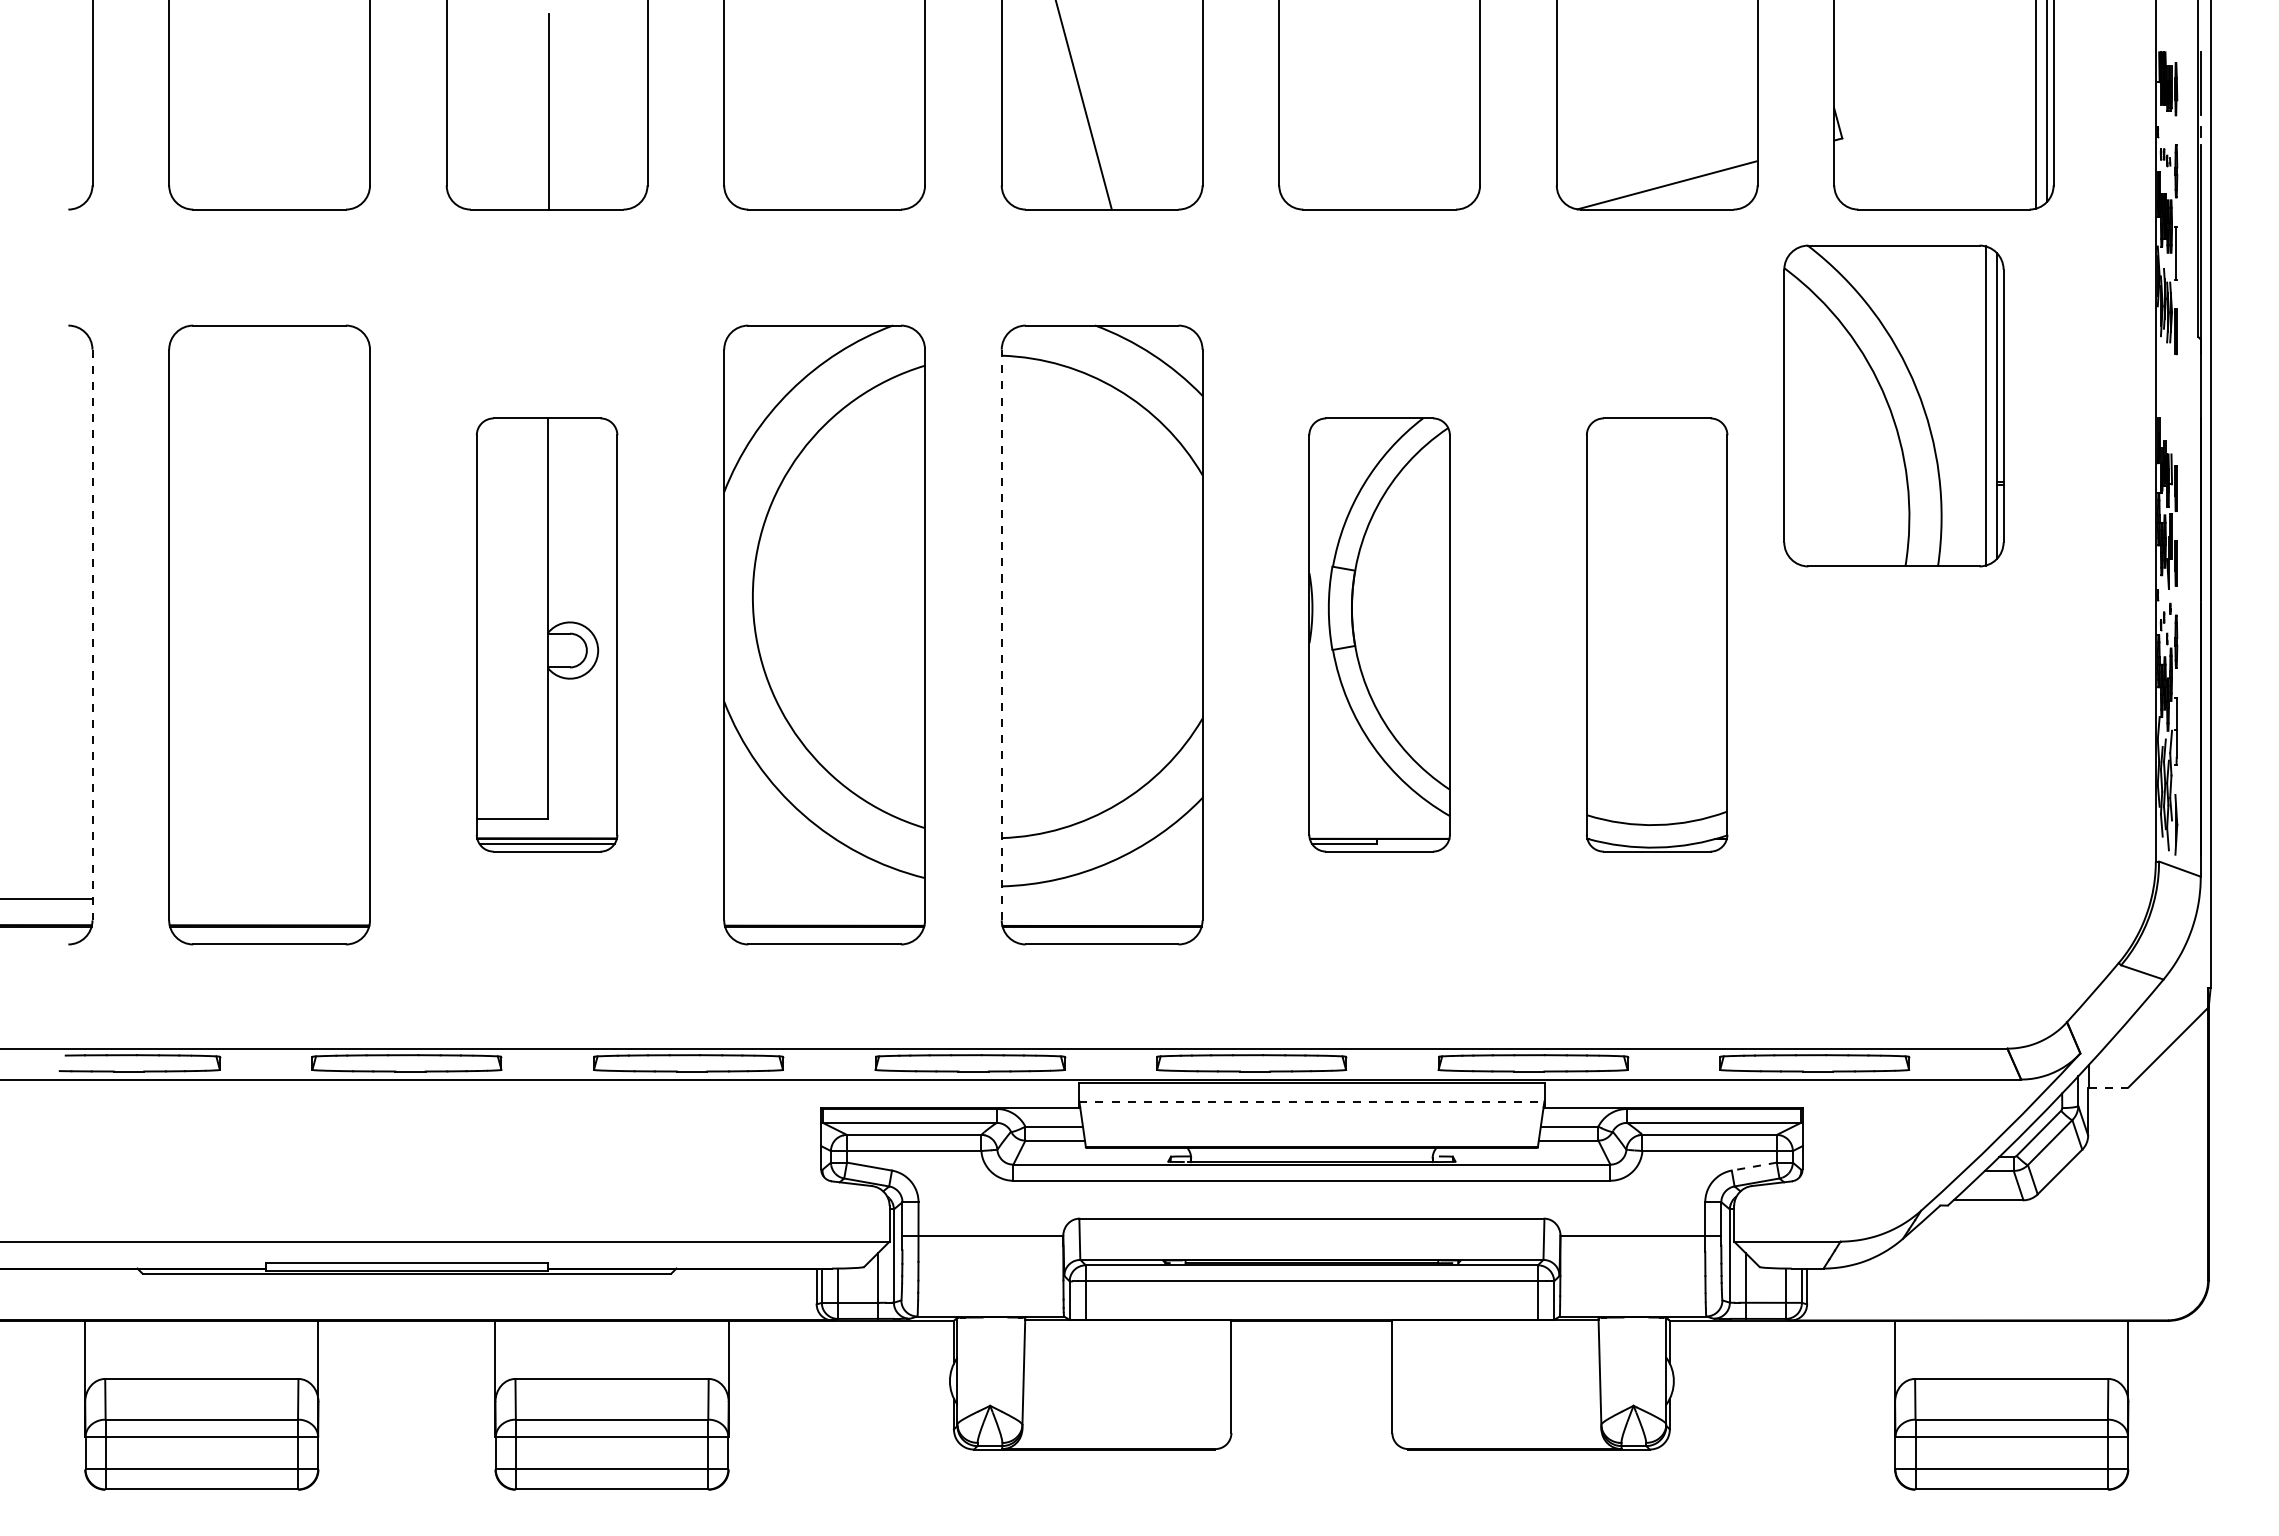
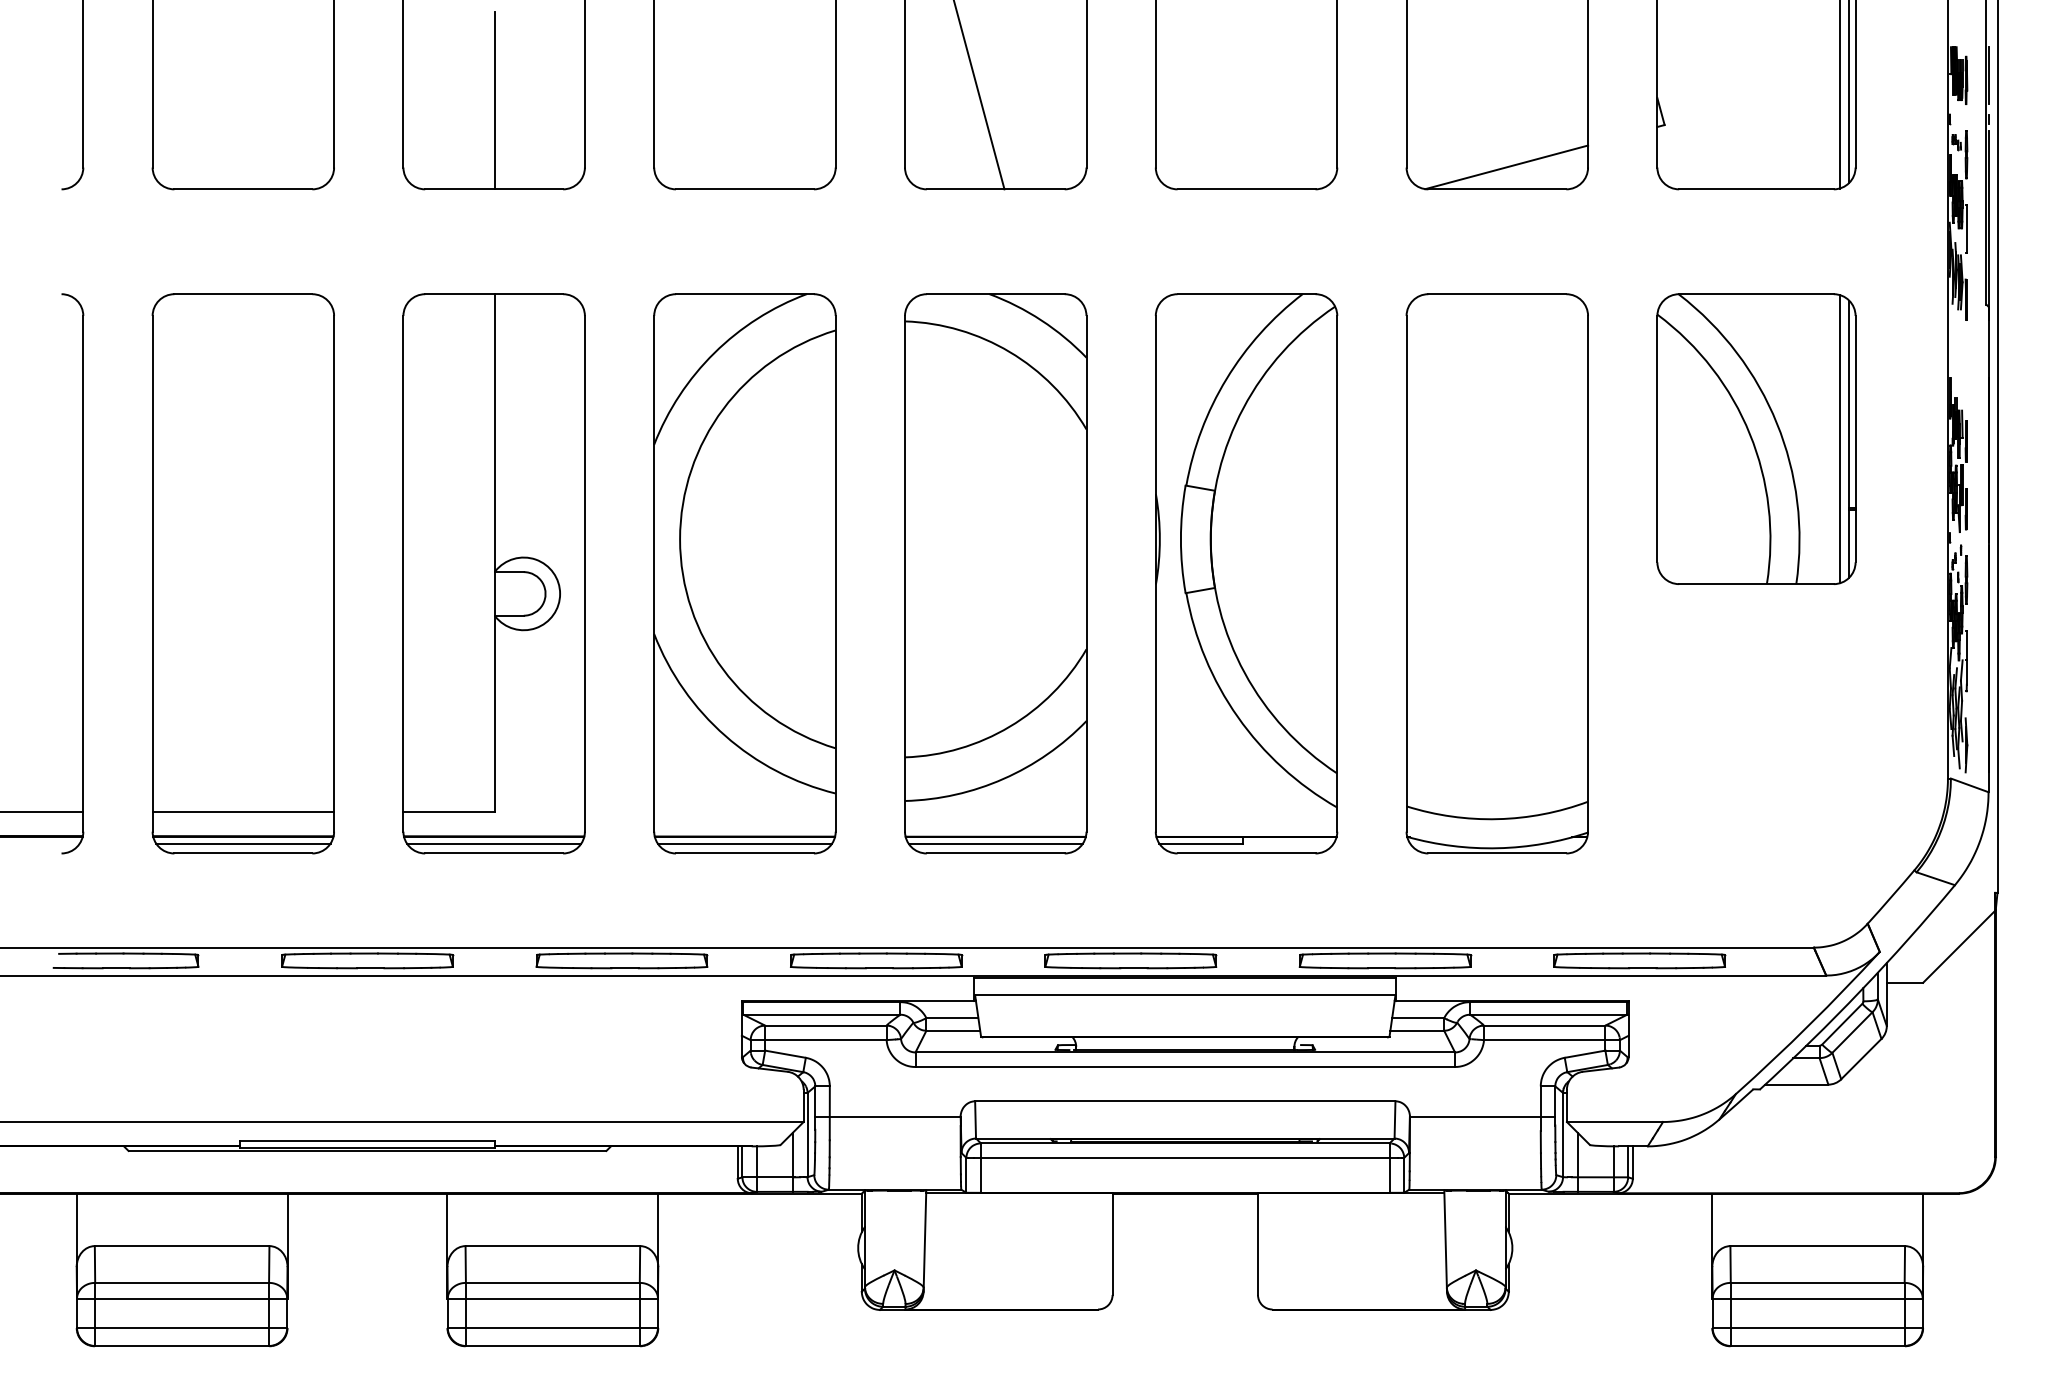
part: (1893, 405) -> (1756, 438), moved
part: (546, 634) -> (493, 573), size x1.43
line: (1001, 634) -> (904, 573), dashed -> solid
part: (1379, 634) -> (1246, 573), size x1.43
part: (1656, 634) -> (1496, 573), size x1.43
line: (92, 635) -> (83, 574), dashed -> solid
line: (269, 898) -> (243, 811), added
line: (269, 933) -> (243, 843), added
line: (824, 933) -> (744, 843), added
line: (1101, 933) -> (995, 843), added
line: (2108, 1087) -> (1905, 982), dashed -> solid
line: (1311, 1101) -> (1184, 995), dashed -> solid
line: (1754, 1166) -> (1585, 1054), dashed -> solid

